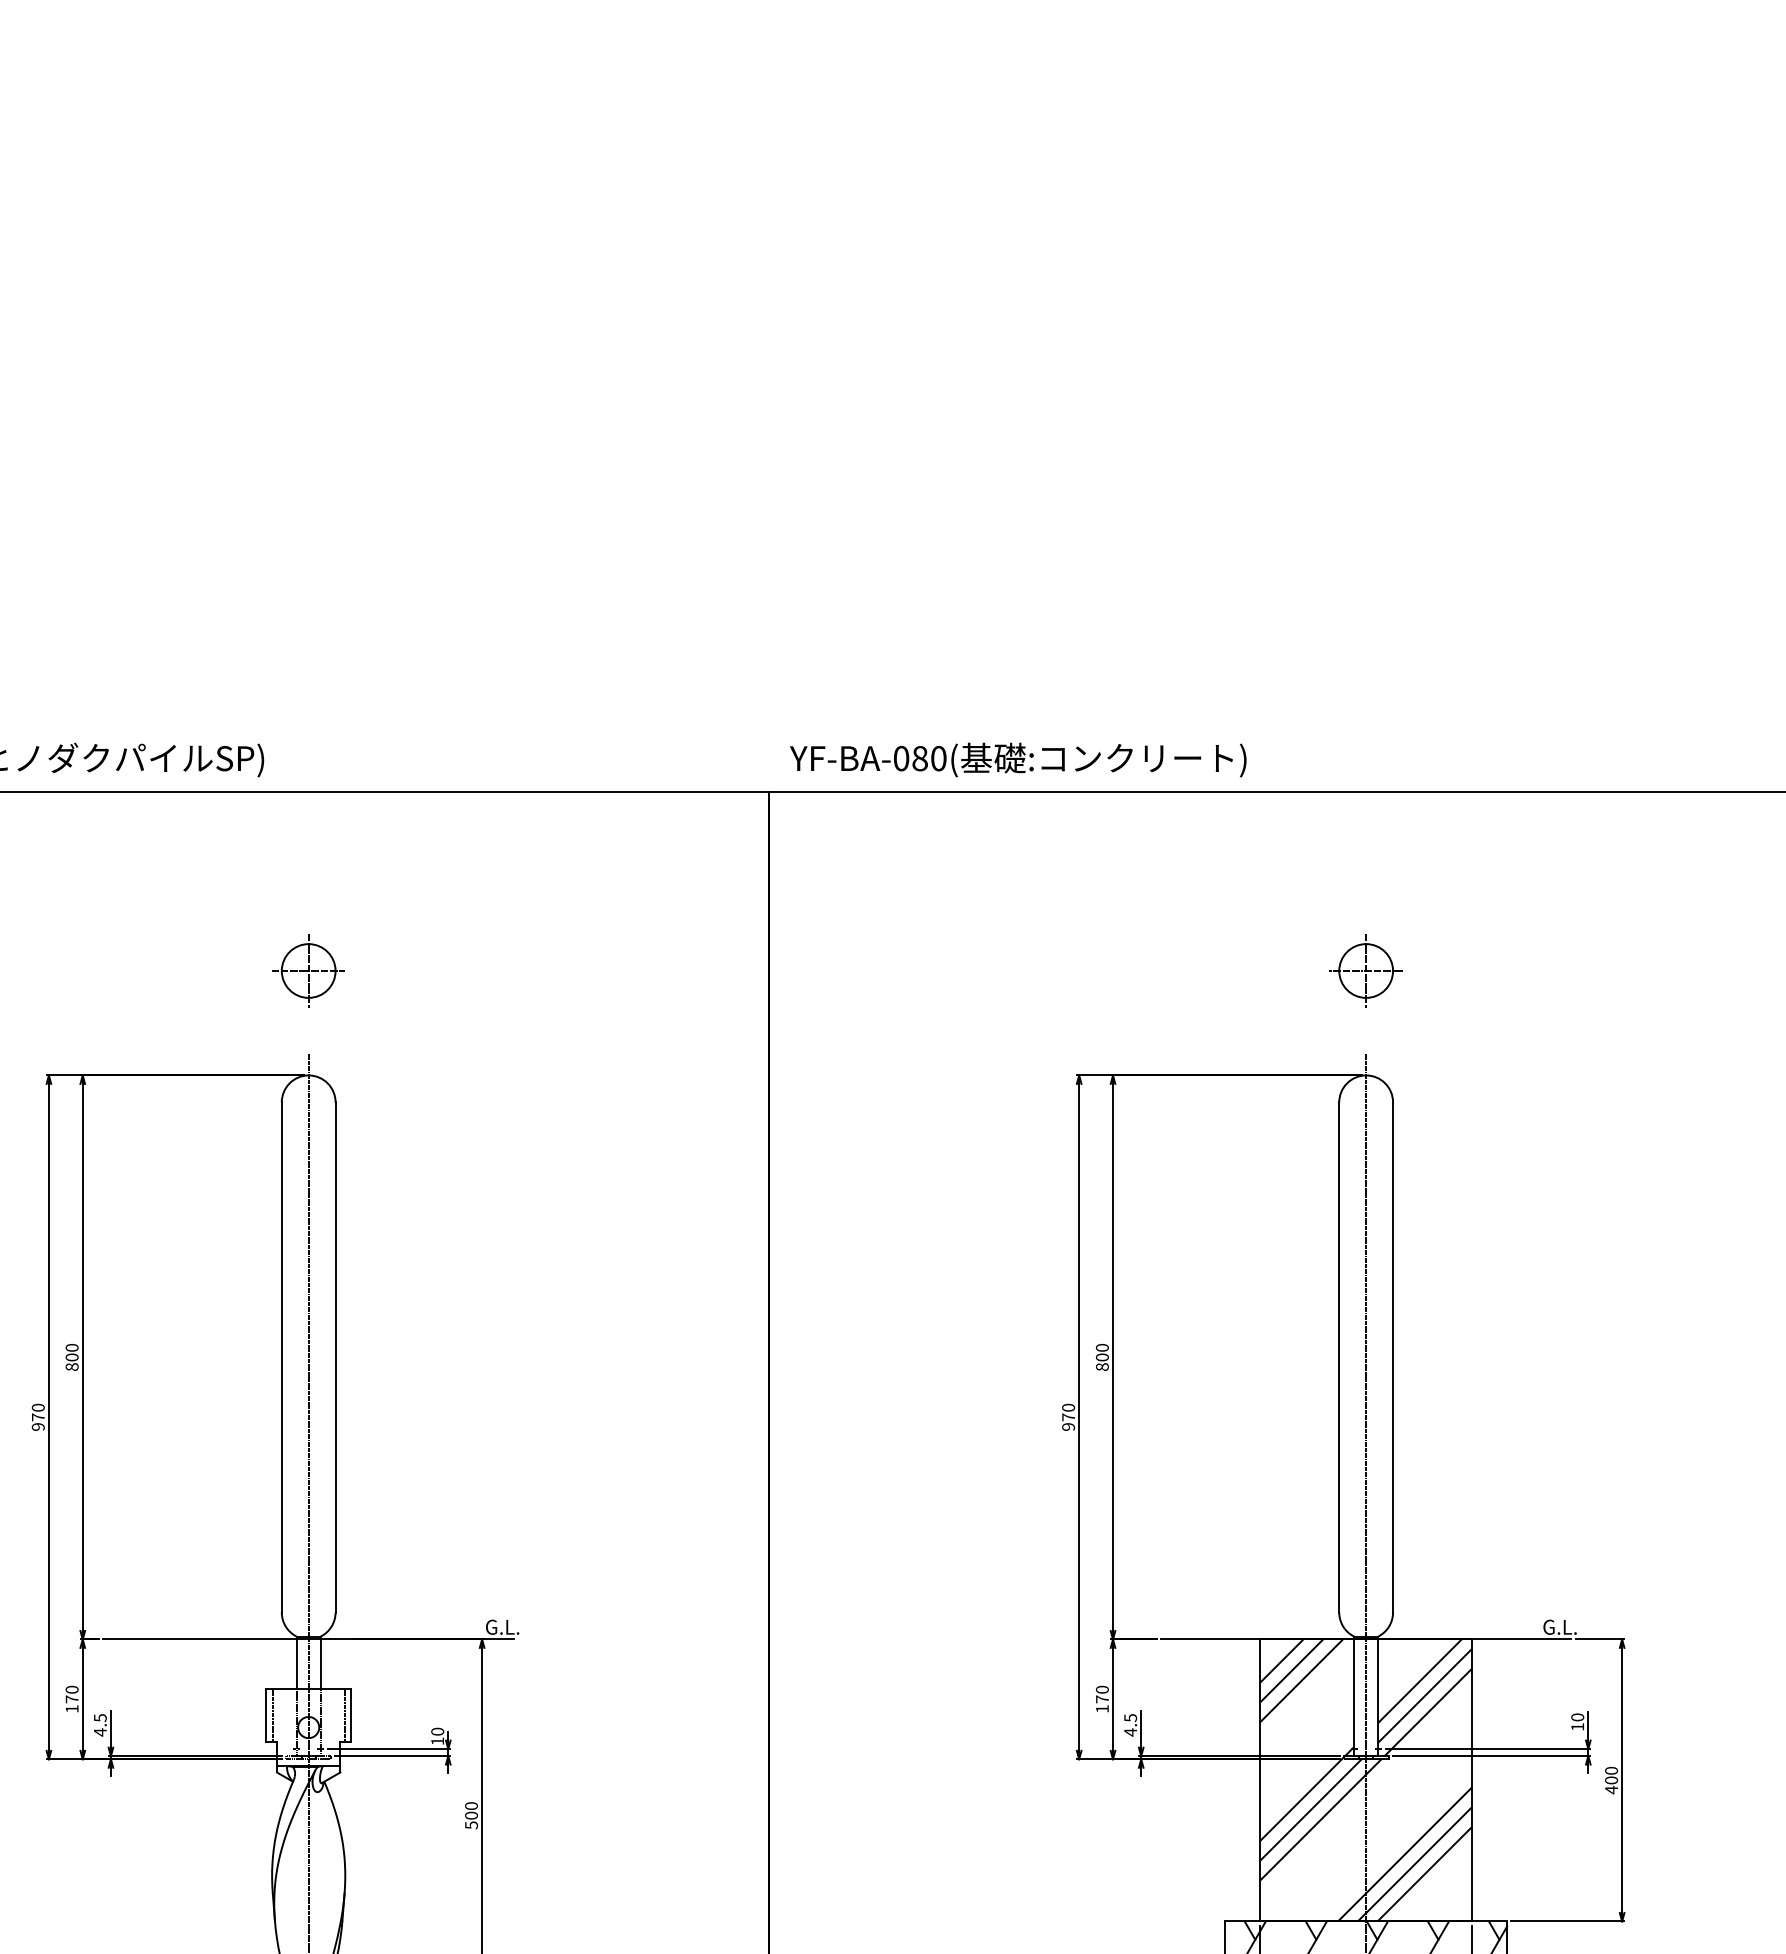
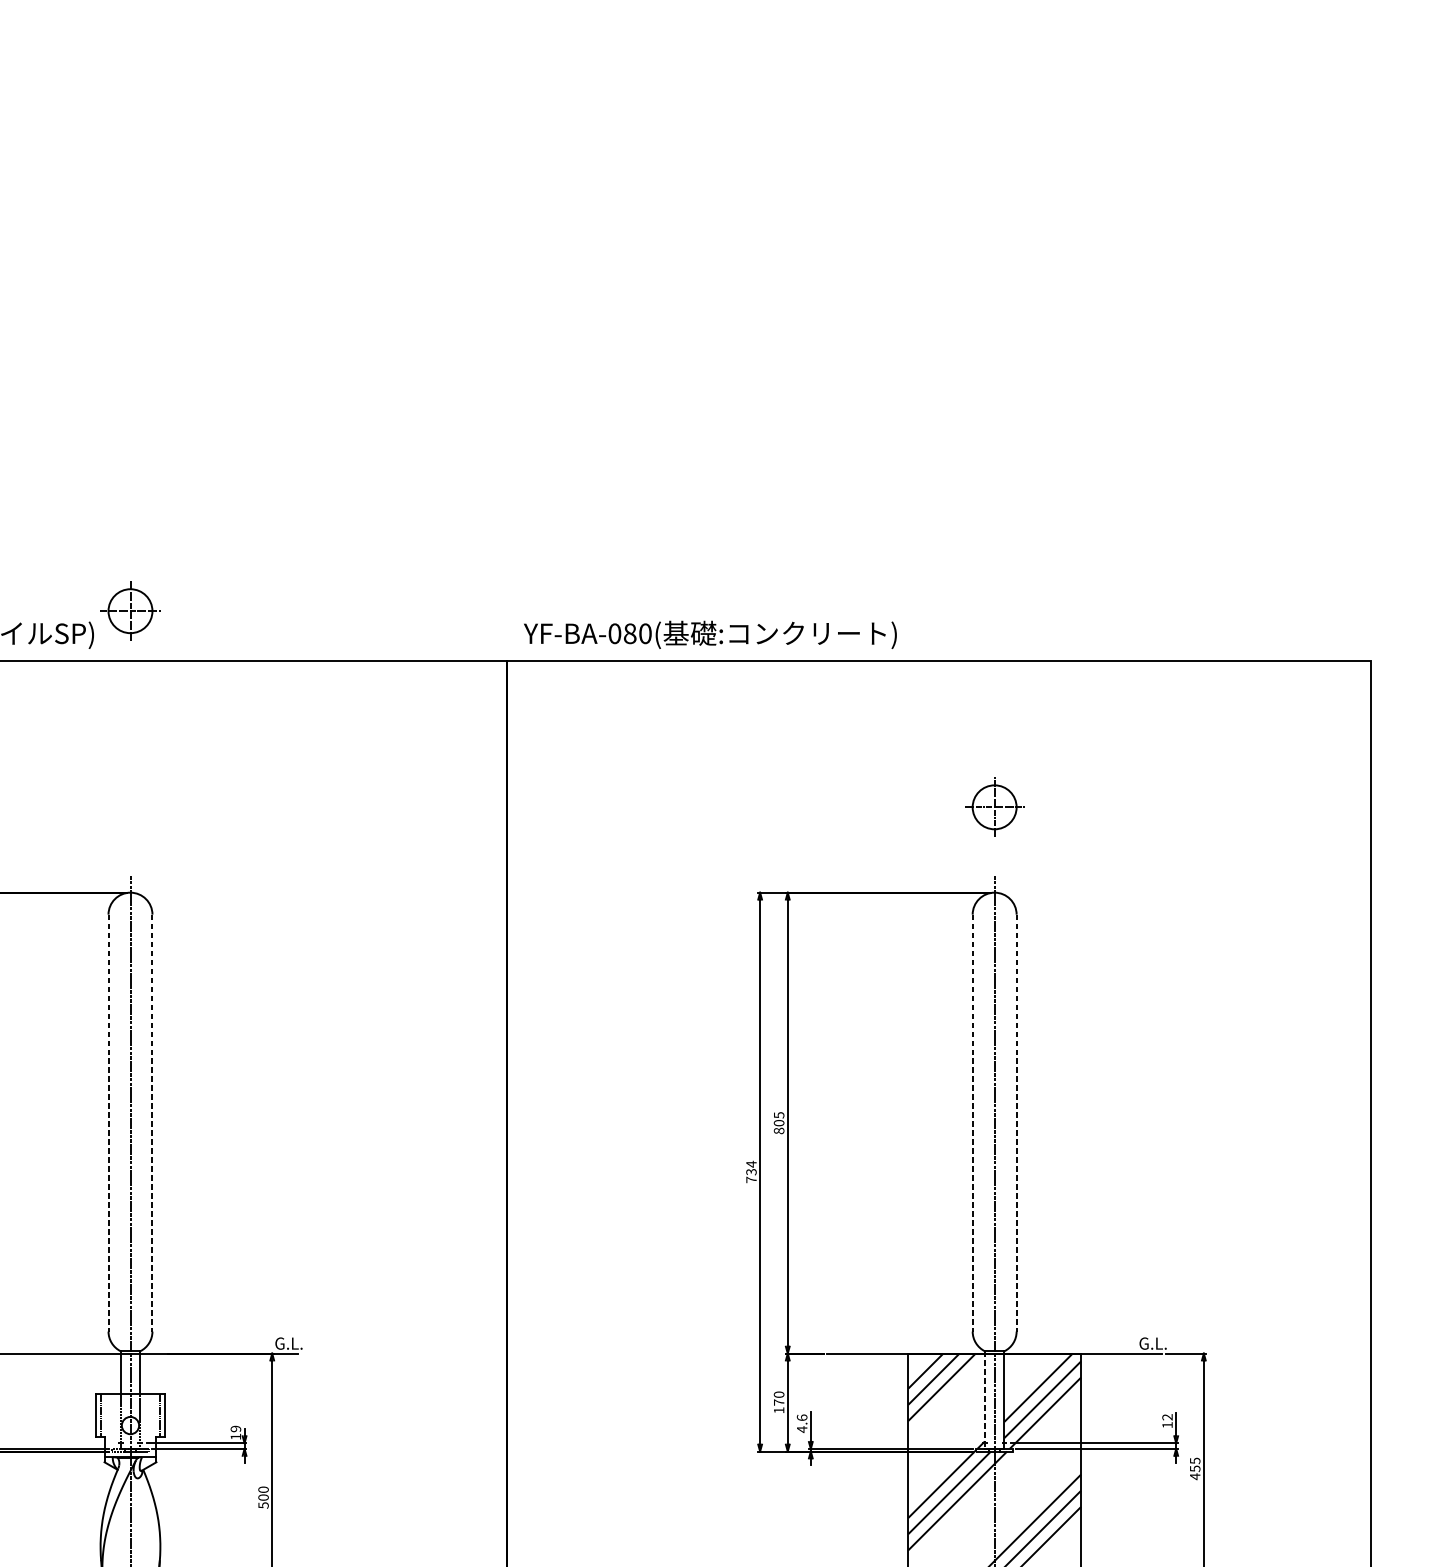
part: (308, 970) -> (130, 610), moved
text: (1102, 1347) -> (779, 1114), 800 -> 805
line: (281, 1357) -> (108, 1123), solid -> dashed
line: (335, 1357) -> (152, 1123), solid -> dashed
line: (1339, 1357) -> (972, 1123), solid -> dashed
line: (1393, 1357) -> (1017, 1123), solid -> dashed
text: (1068, 1416) -> (751, 1171), 970 -> 734
line: (1354, 1696) -> (985, 1400), solid -> dashed
text: (1577, 1717) -> (1167, 1417), 10 -> 12
text: (1130, 1718) -> (802, 1418), 4.5 -> 4.6
text: (437, 1731) -> (235, 1428), 10 -> 19
text: (1611, 1775) -> (1195, 1464), 400 -> 455

